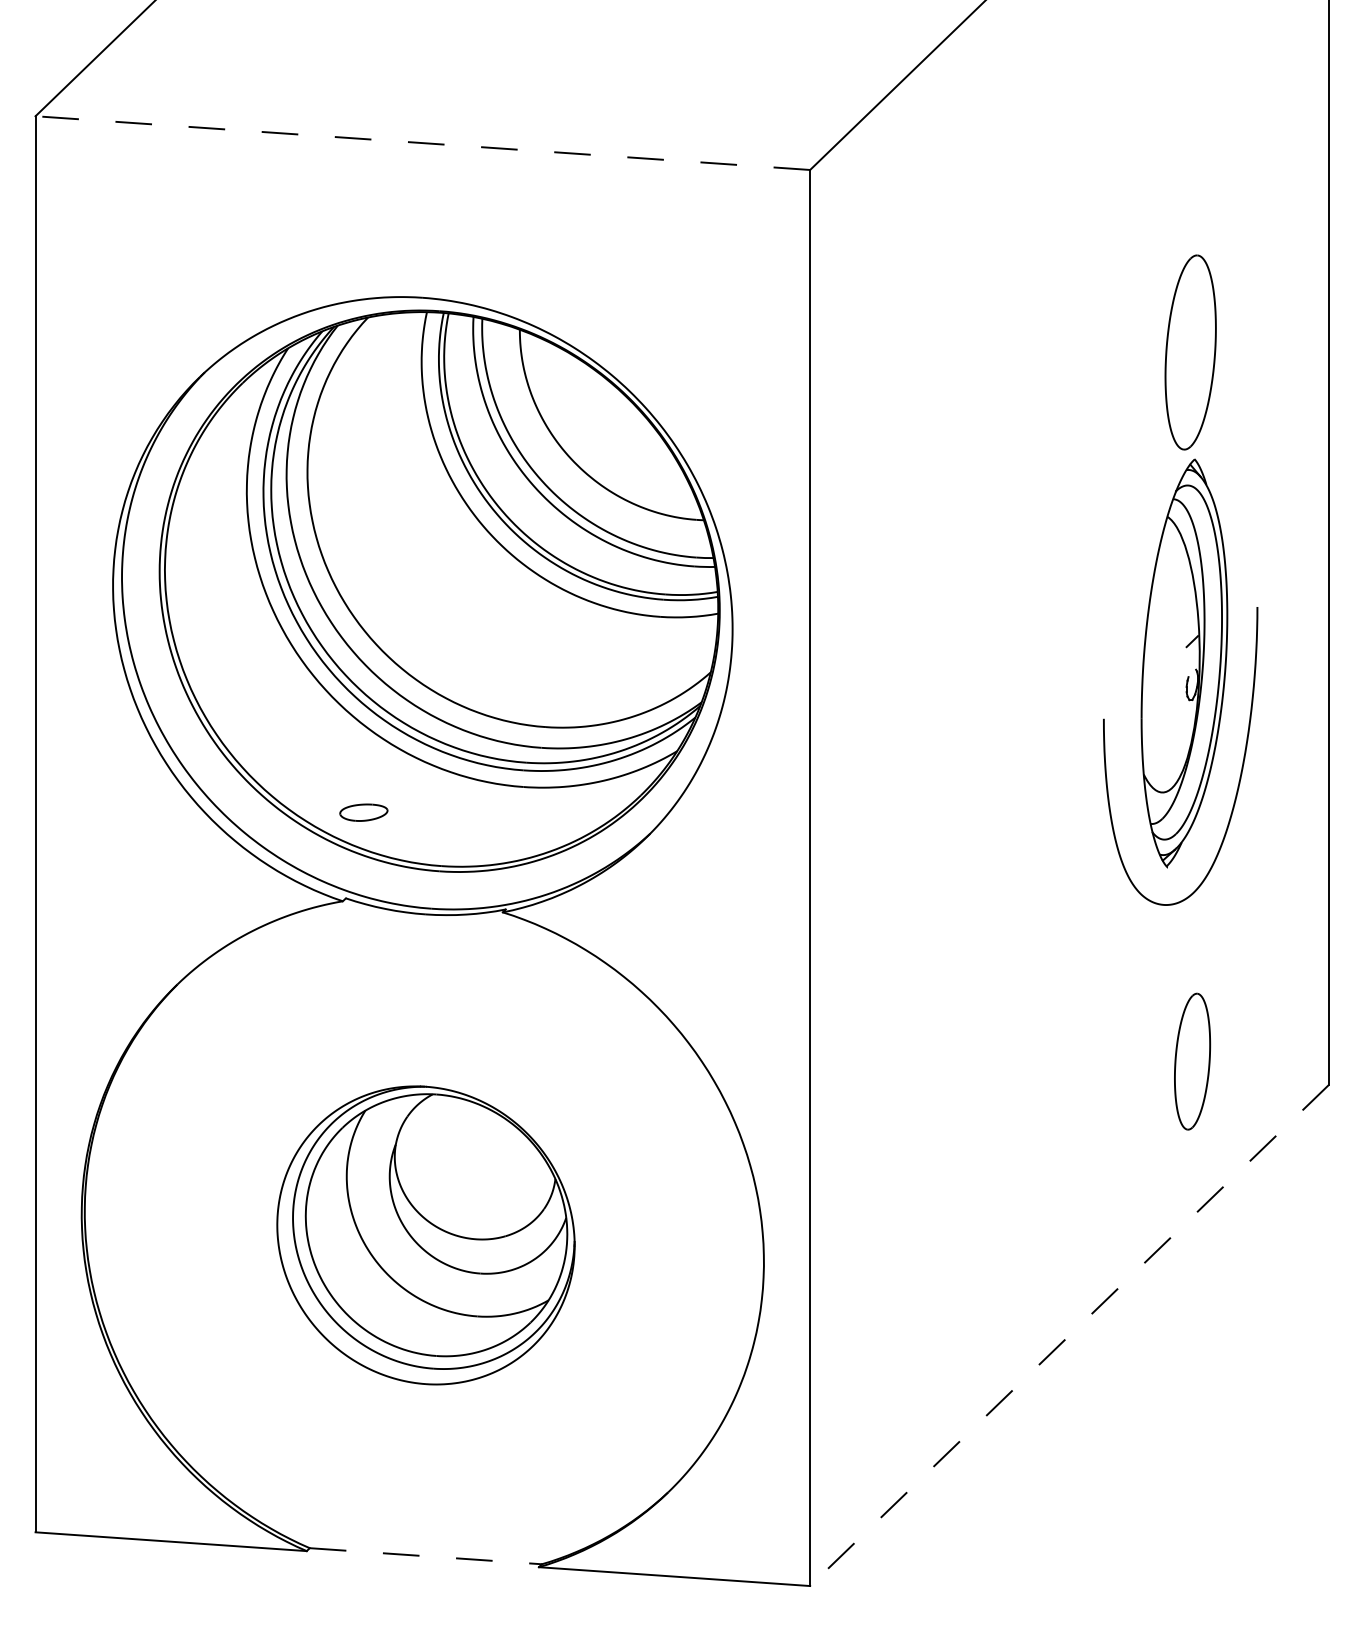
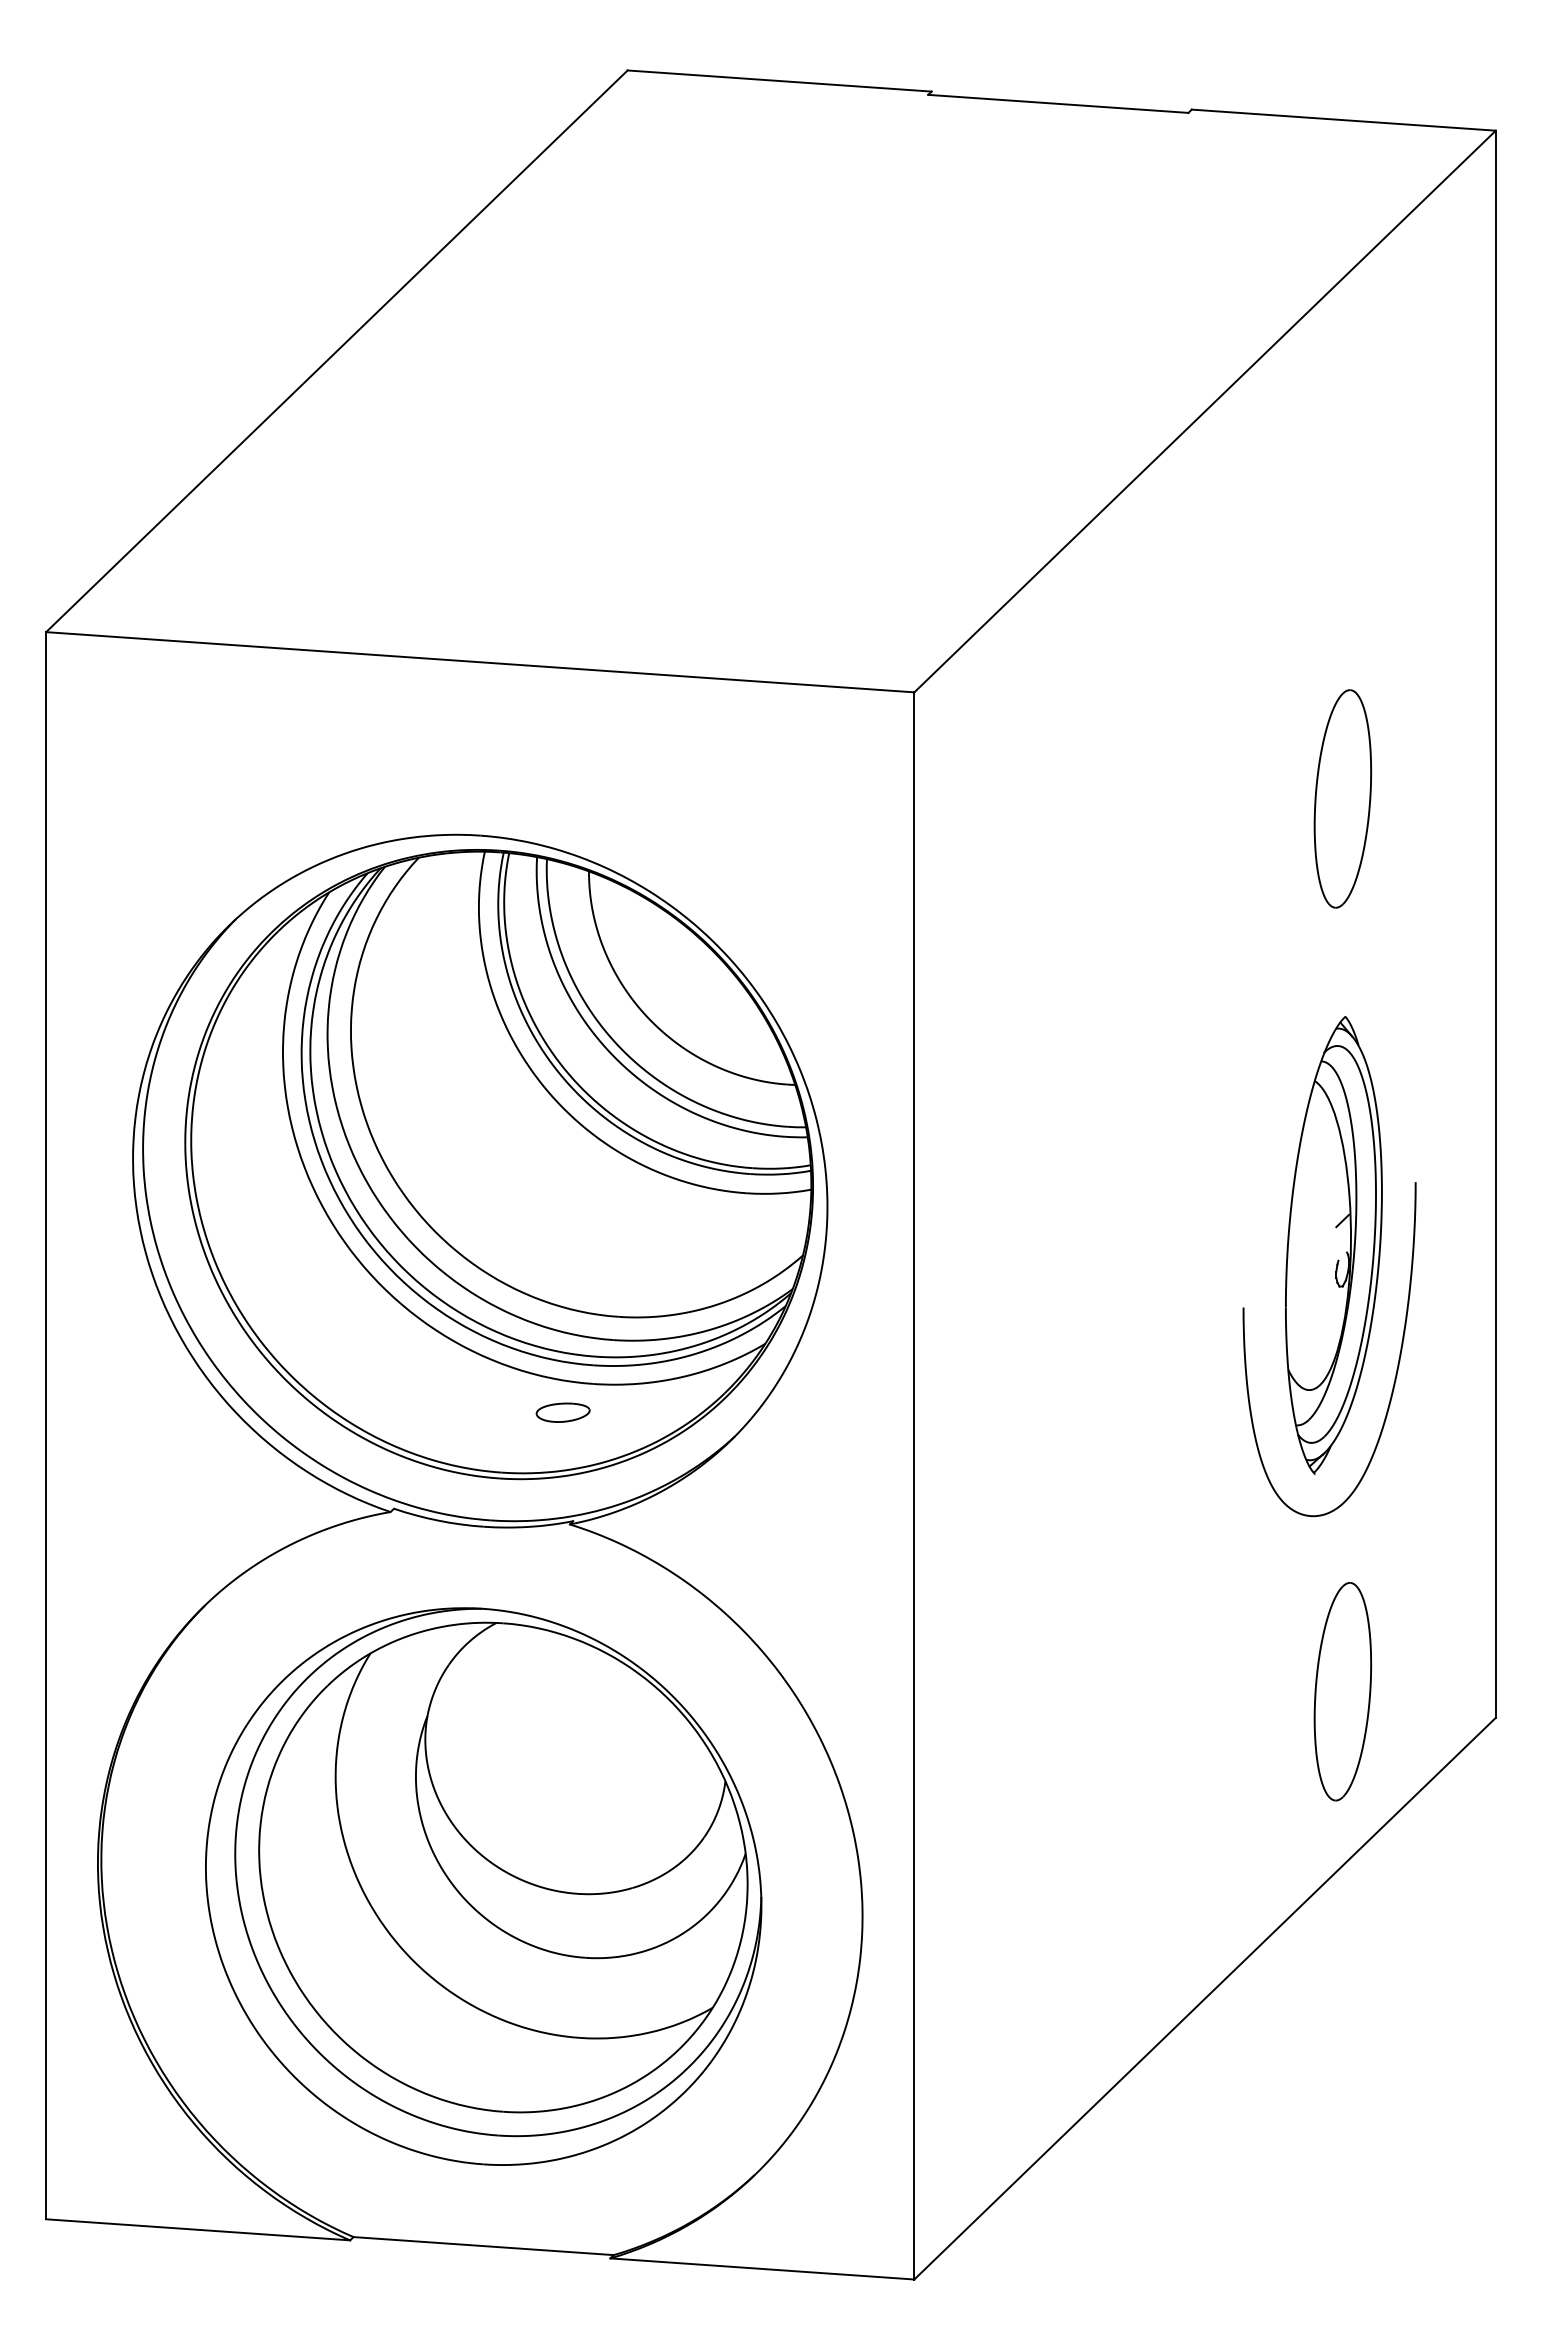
line: (422, 143) -> (479, 662), dashed -> solid
part: (1190, 352) -> (1342, 798), moved
part: (363, 812) -> (562, 1412), moved
part: (1192, 1061) -> (1342, 1691), size x1.43
part: (425, 1235) -> (483, 1886), size x1.67
line: (1069, 1336) -> (1204, 1999), dashed -> solid
line: (426, 1556) -> (484, 2246), dashed -> solid

